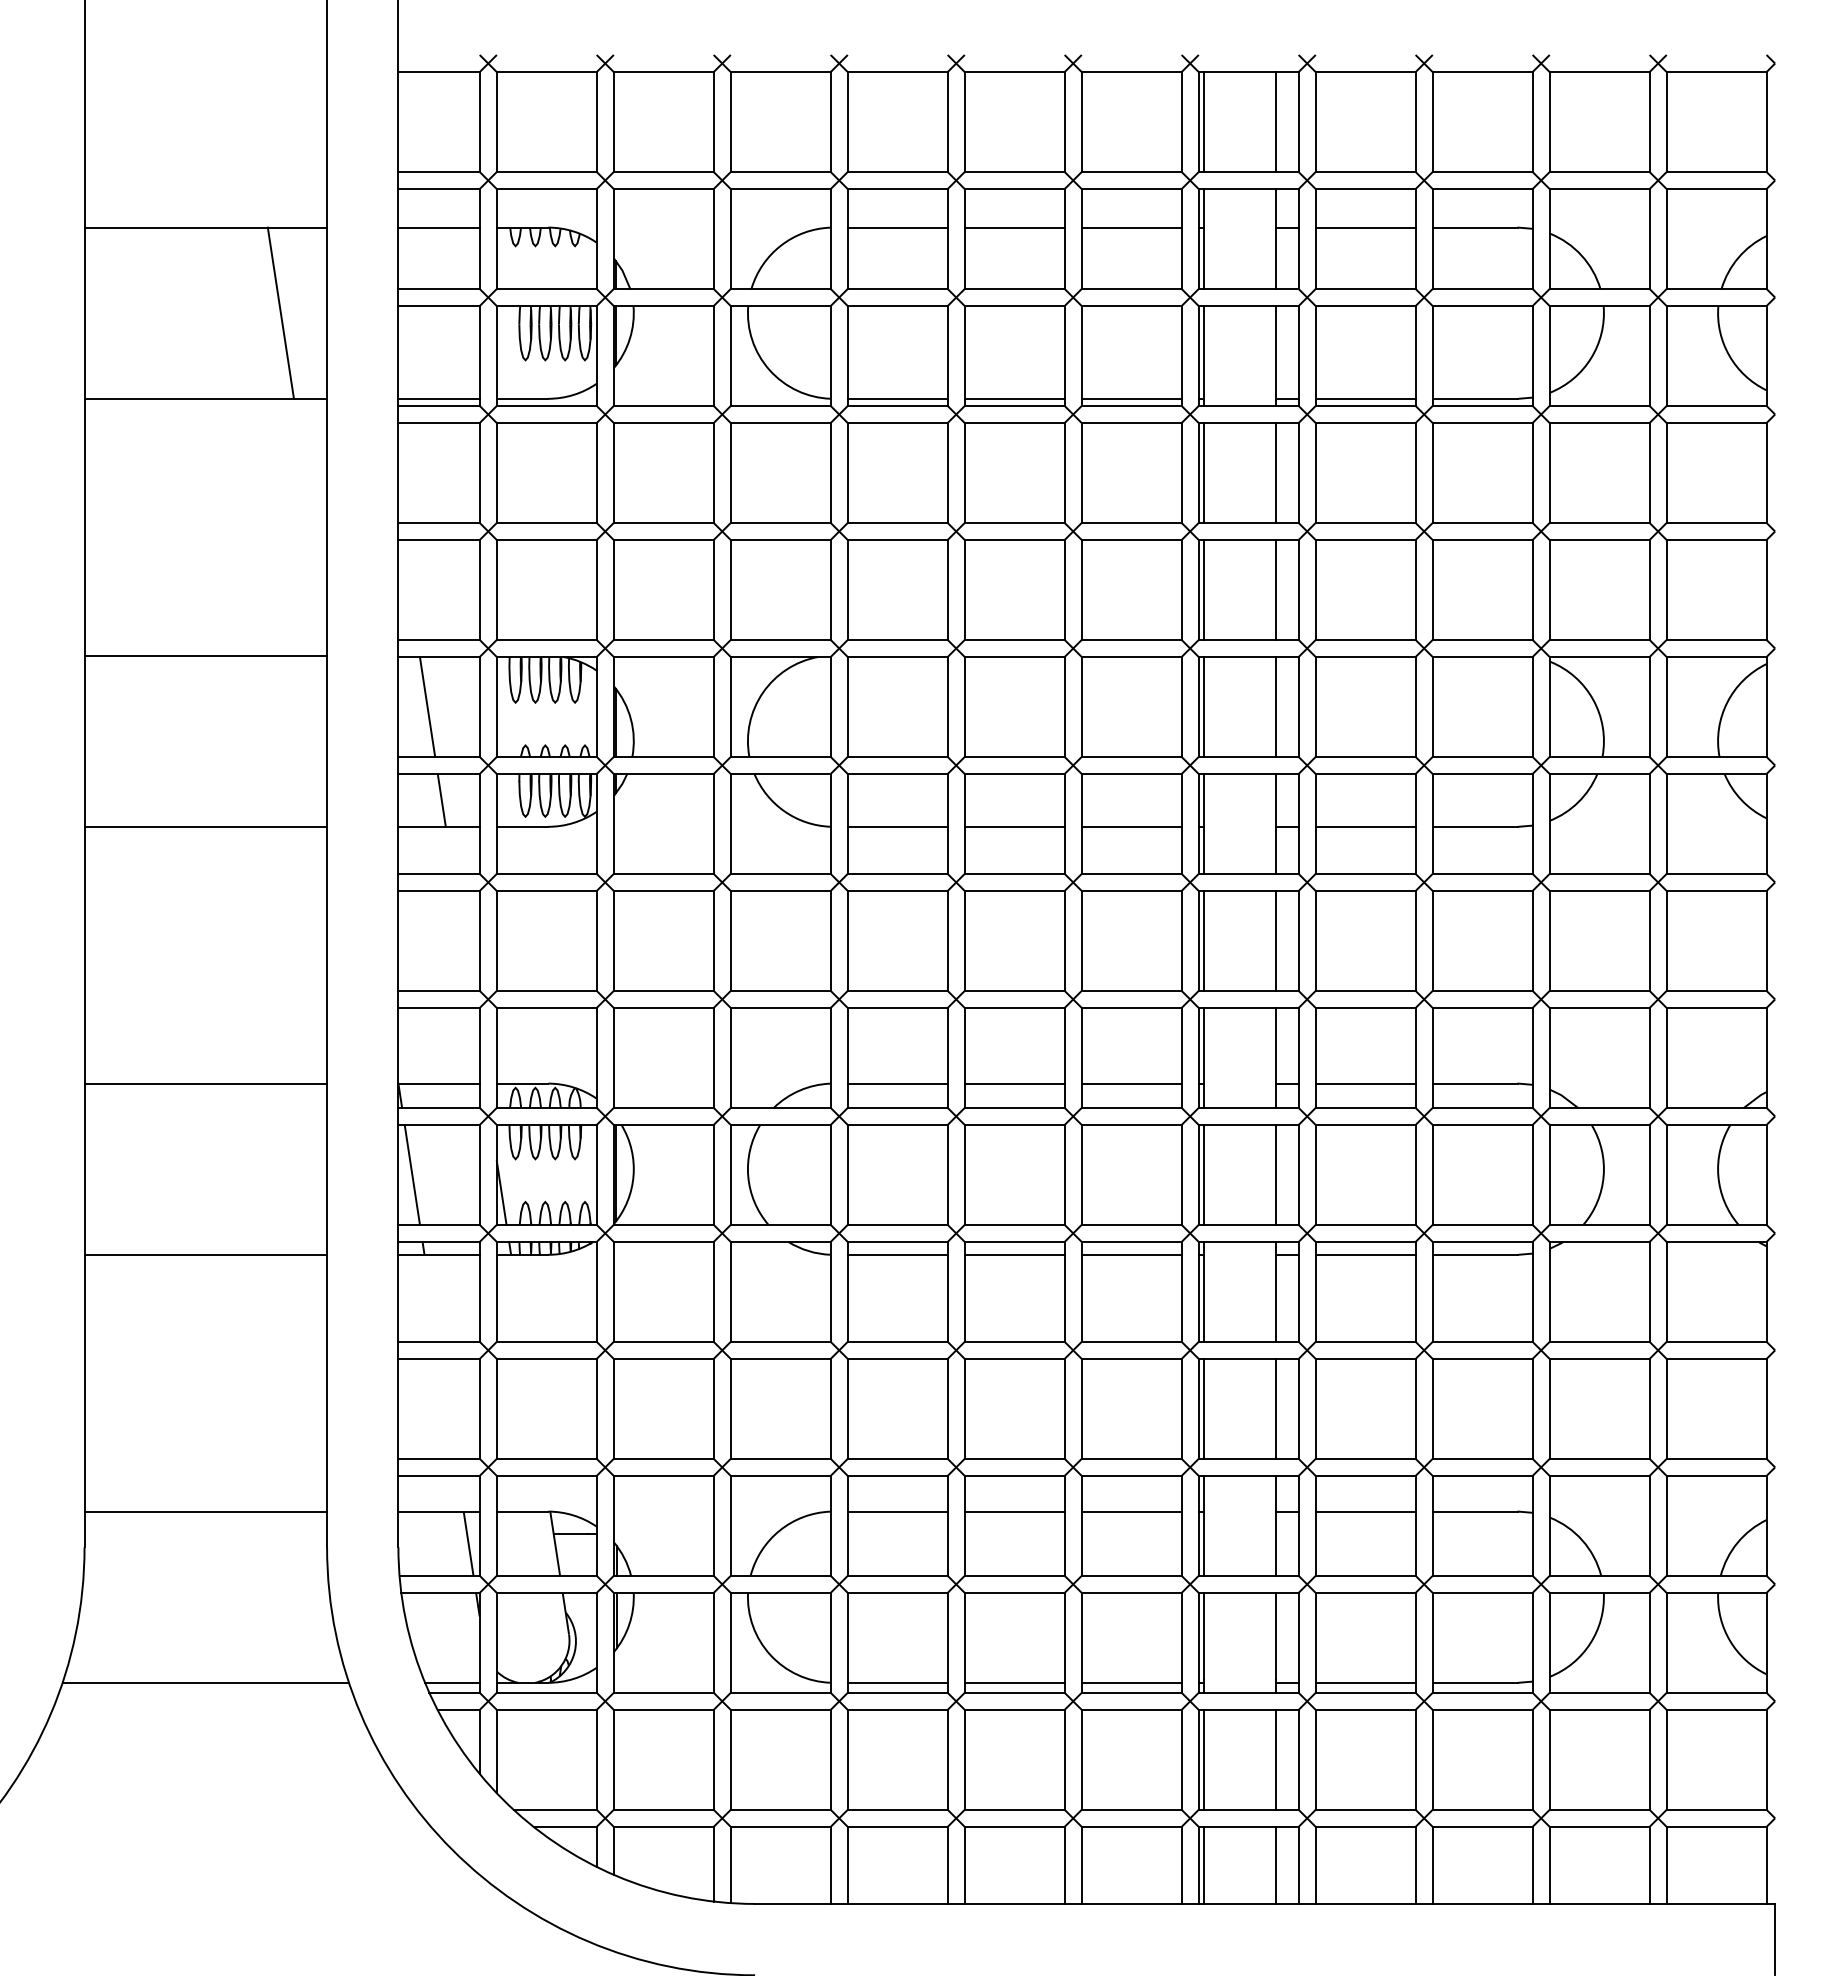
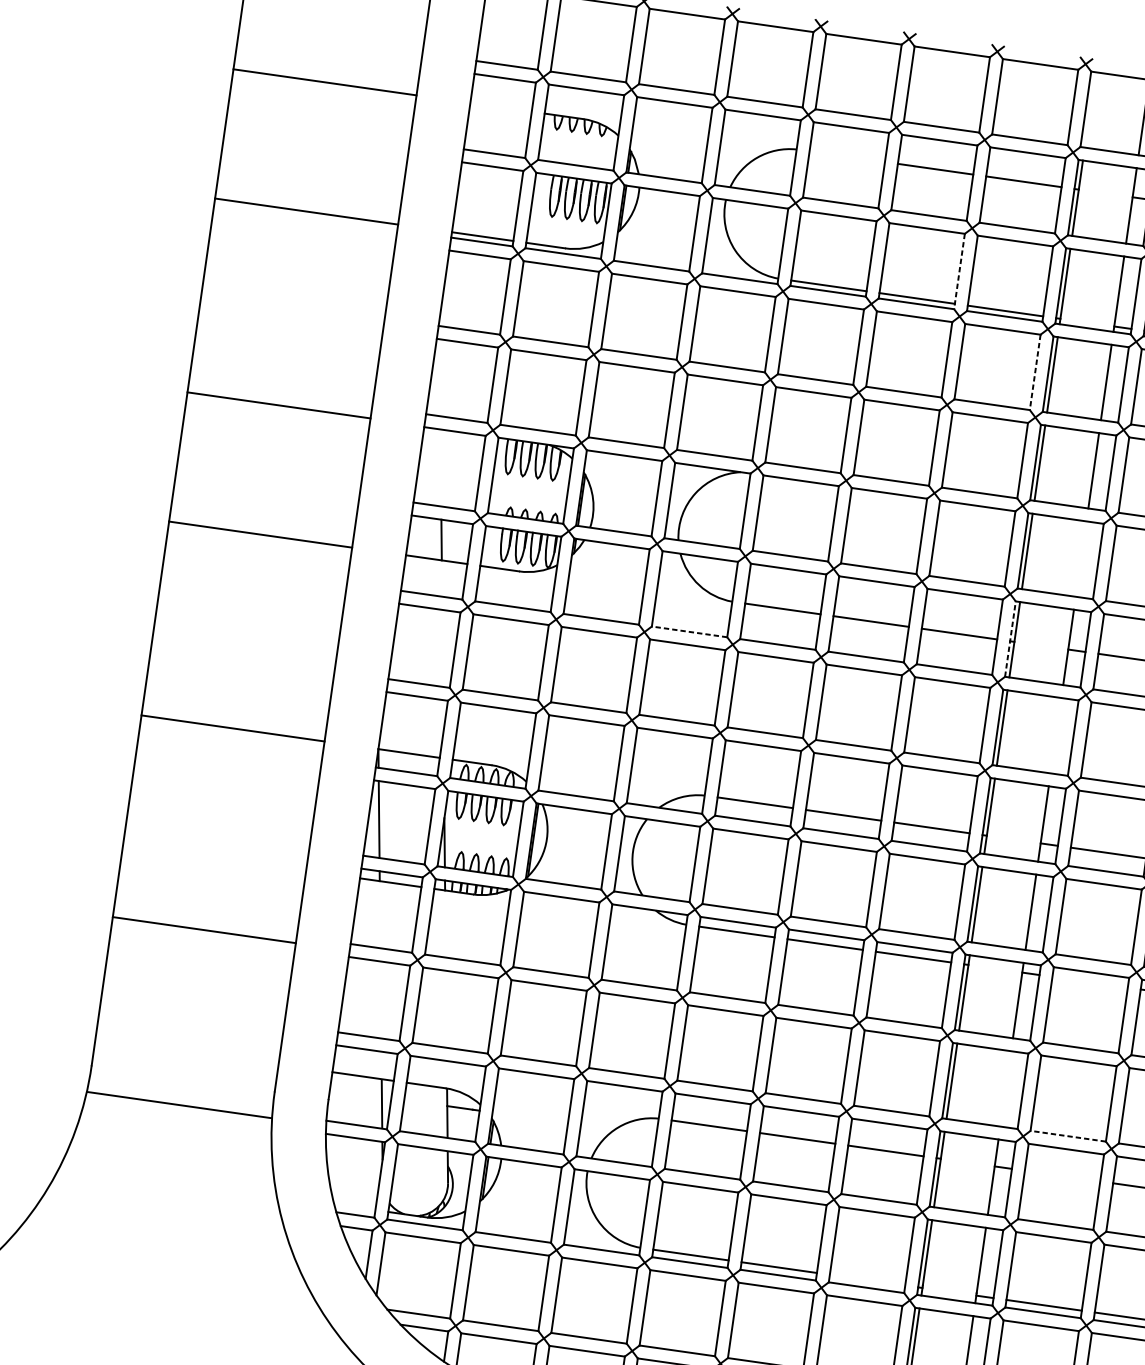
line: (1204, 121) -> (1090, 109), removed
line: (438, 227) -> (500, 107), removed
line: (897, 227) -> (847, 156), removed
line: (280, 312) -> (372, 154), removed
line: (1064, 356) -> (959, 271), solid -> dashed
line: (1181, 473) -> (1035, 372), solid -> dashed
line: (427, 706) -> (440, 467), removed
line: (1275, 706) -> (1080, 558), removed
line: (1198, 823) -> (1010, 638), solid -> dashed
line: (780, 873) -> (689, 631), solid -> dashed
line: (1275, 940) -> (1055, 735), removed
line: (205, 1254) -> (204, 929), moved
line: (1365, 1254) -> (1090, 982), removed
line: (1275, 1408) -> (1005, 1088), removed
line: (1365, 1458) -> (1068, 1135), solid -> dashed
line: (205, 1511) -> (179, 1104), moved
line: (1365, 1511) -> (1062, 1175), removed
line: (205, 1682) -> (168, 1180), removed
line: (452, 1682) -> (354, 1206), removed
line: (1131, 1682) -> (867, 1279), removed

